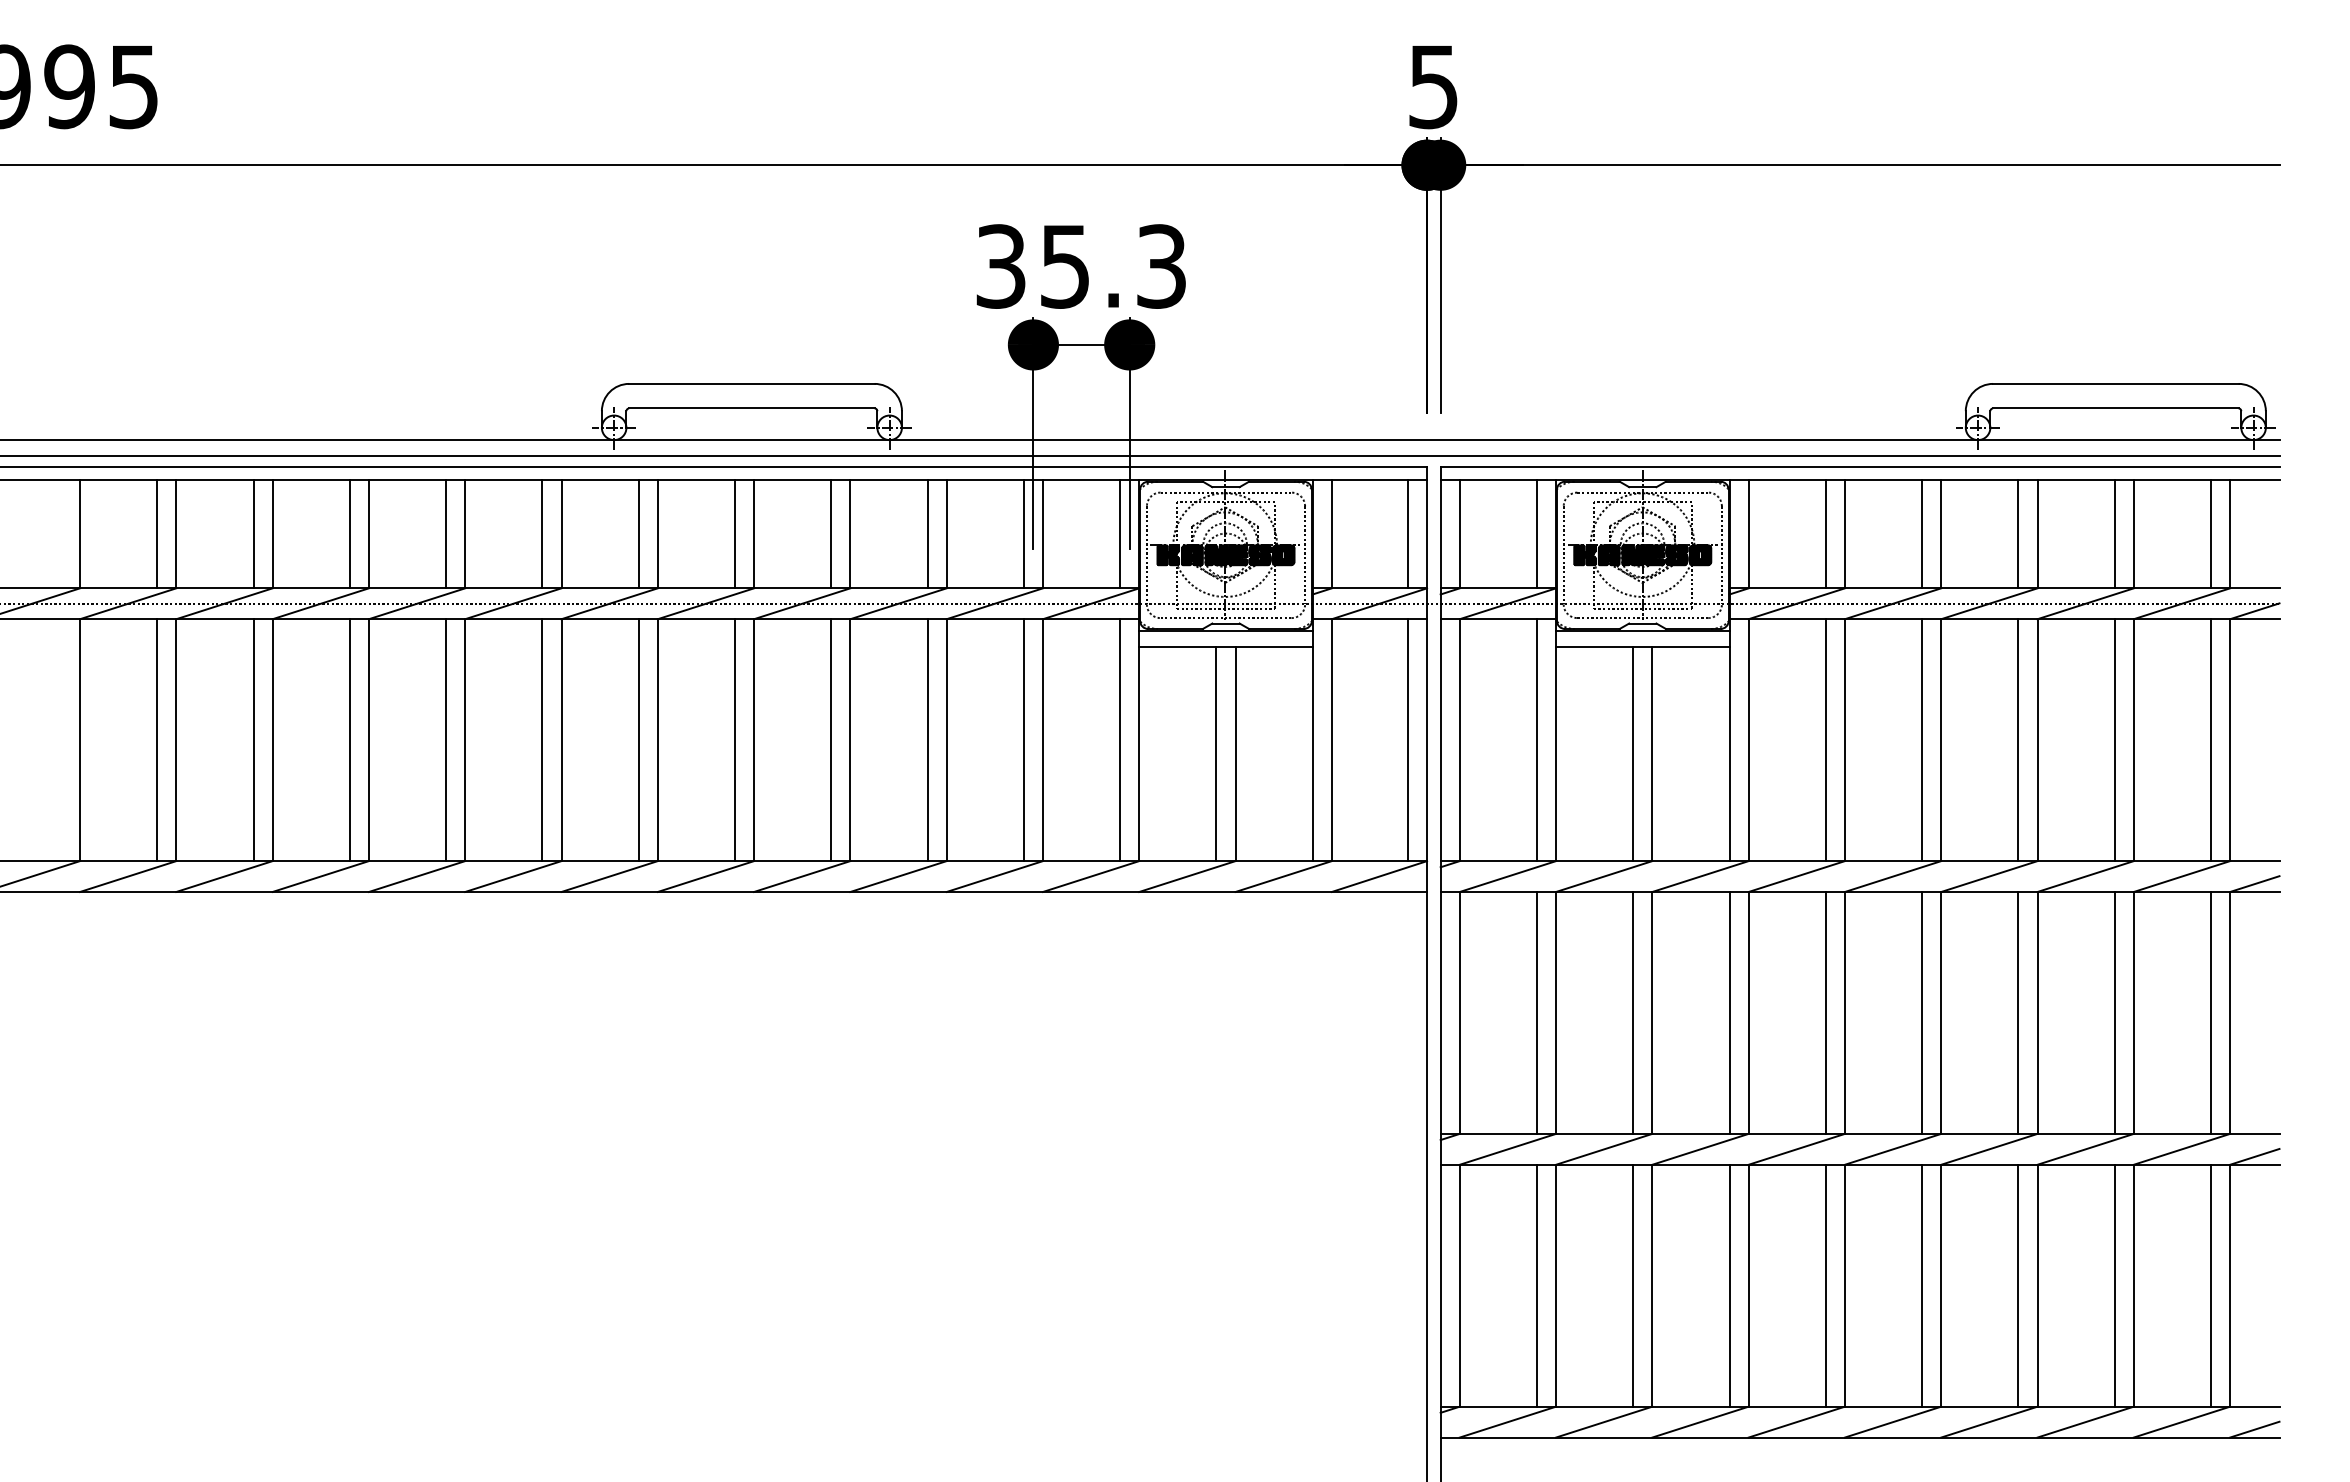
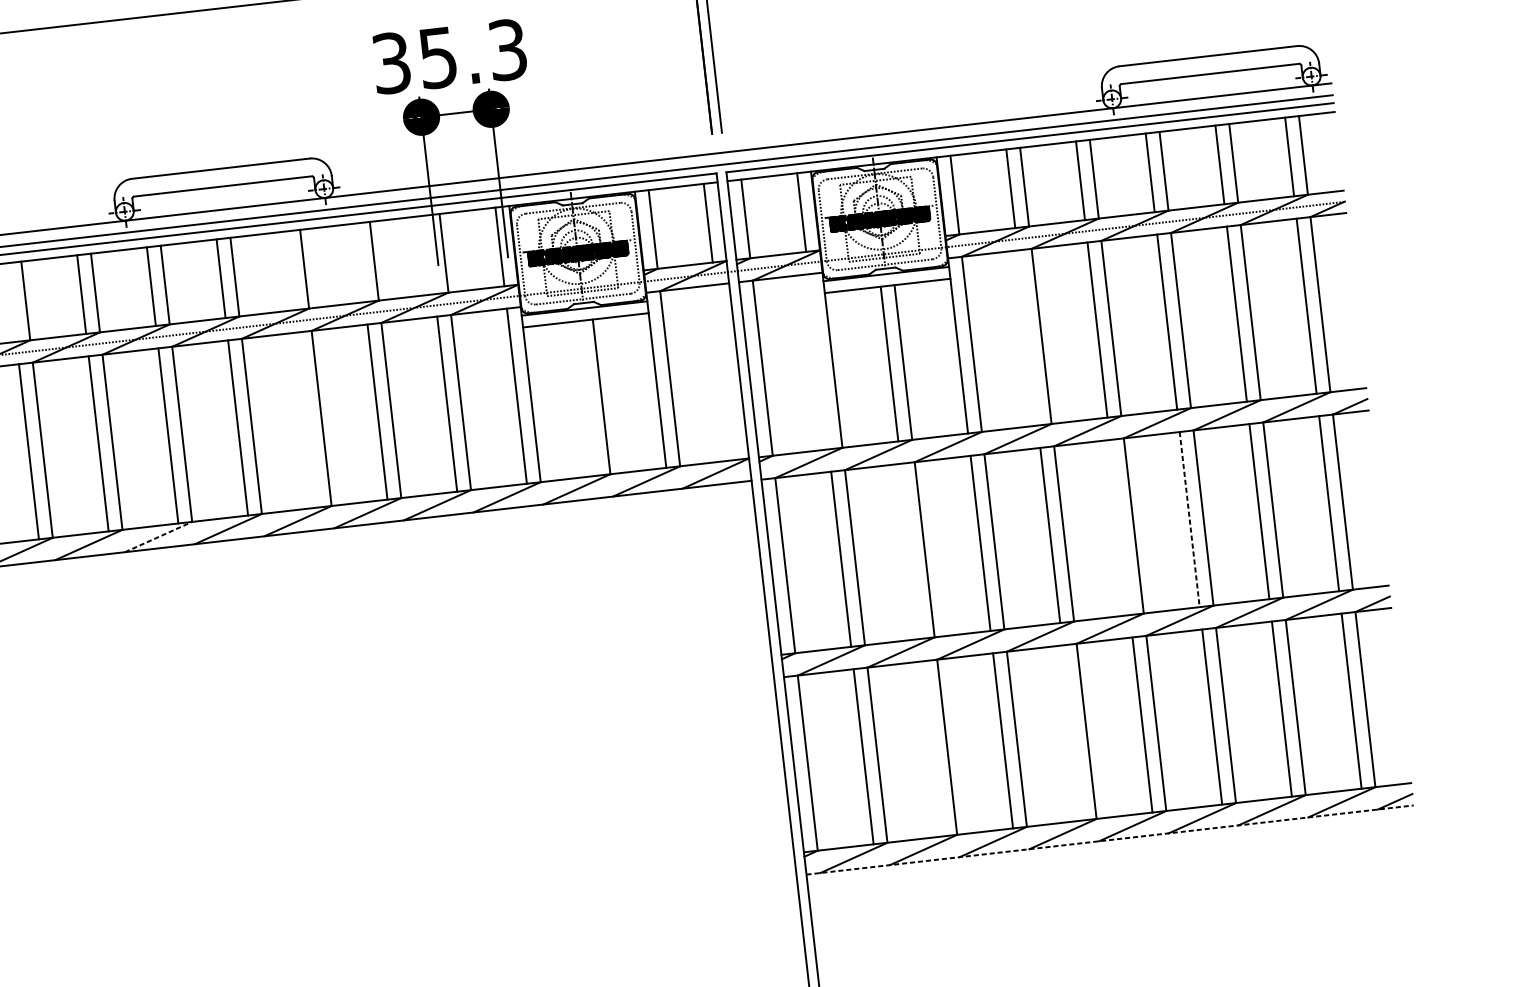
line: (446, 533) -> (12, 302), removed
line: (831, 533) -> (290, 270), removed
line: (927, 533) -> (360, 262), removed
line: (1023, 533) -> (429, 254), removed
line: (831, 740) -> (307, 420), removed
line: (1407, 740) -> (724, 372), removed
line: (1536, 740) -> (818, 362), removed
line: (1825, 740) -> (1027, 338), removed
line: (1216, 754) -> (587, 398), removed
line: (609, 876) -> (158, 537), solid -> dashed
line: (1633, 1012) -> (911, 551), removed
line: (1922, 1012) -> (1120, 527), removed
line: (2018, 1012) -> (1189, 519), solid -> dashed
line: (1633, 1285) -> (933, 748), removed
line: (1825, 1285) -> (1072, 732), removed
line: (1860, 1437) -> (1110, 839), solid -> dashed

